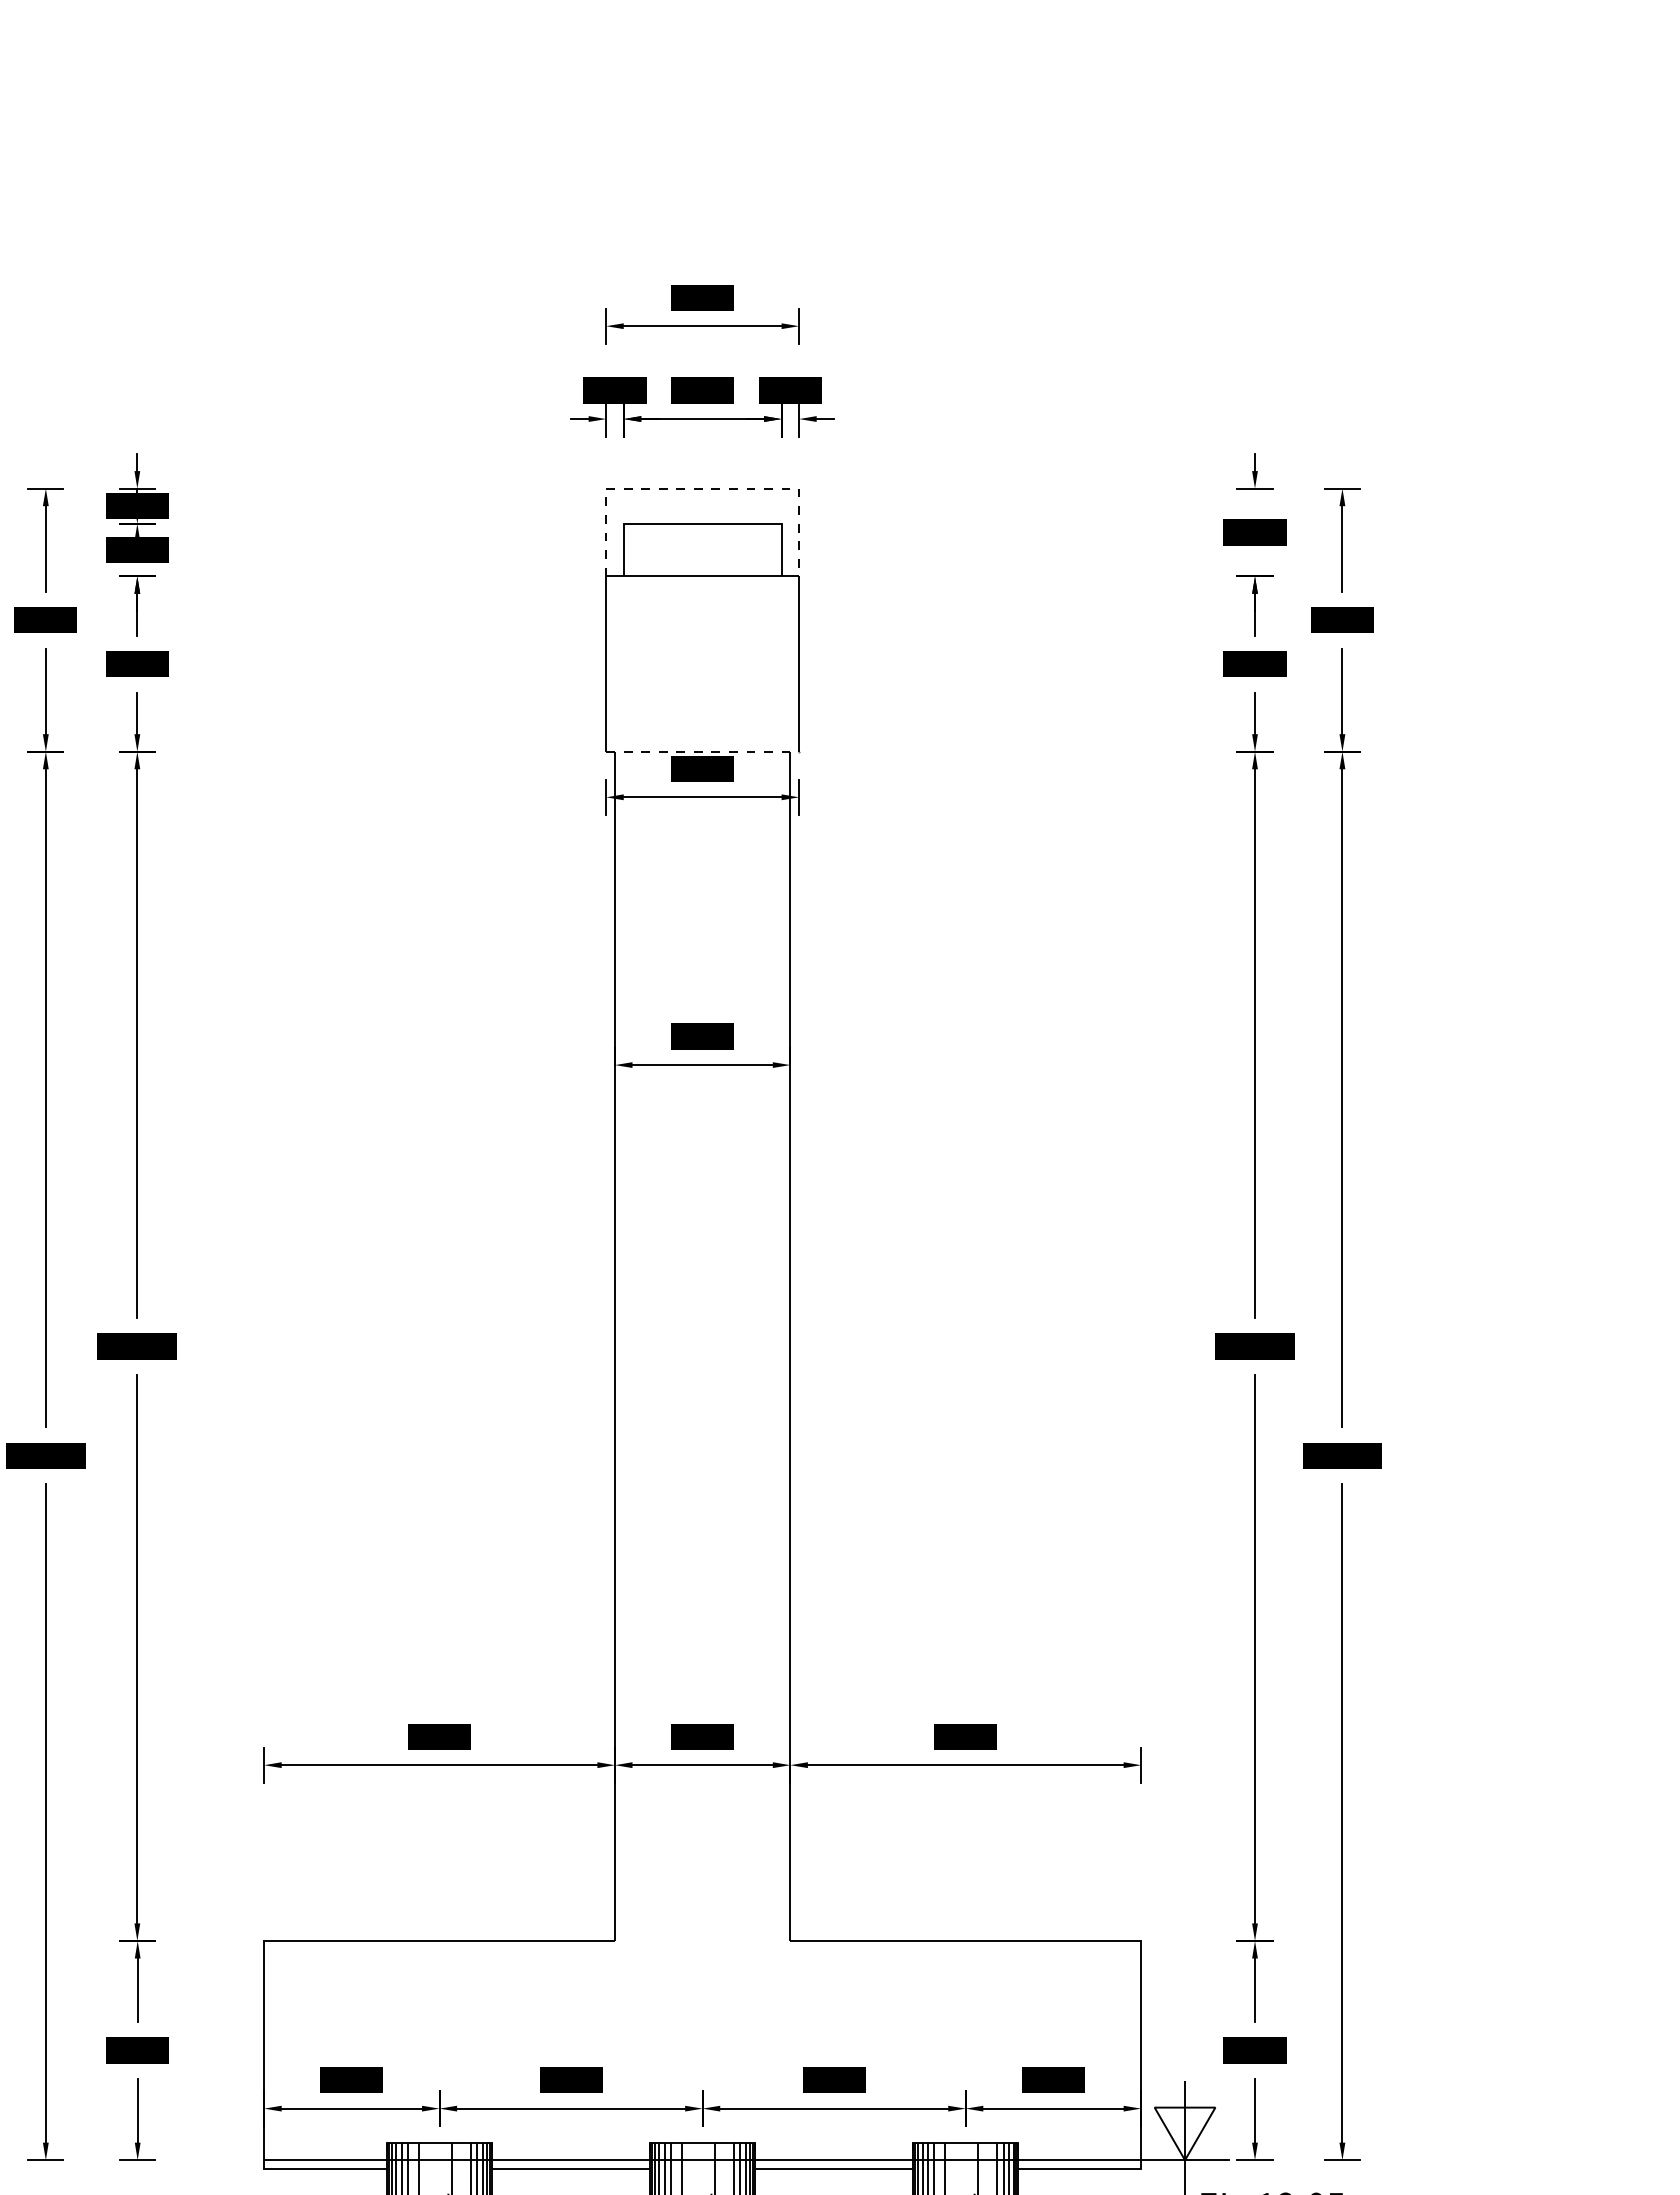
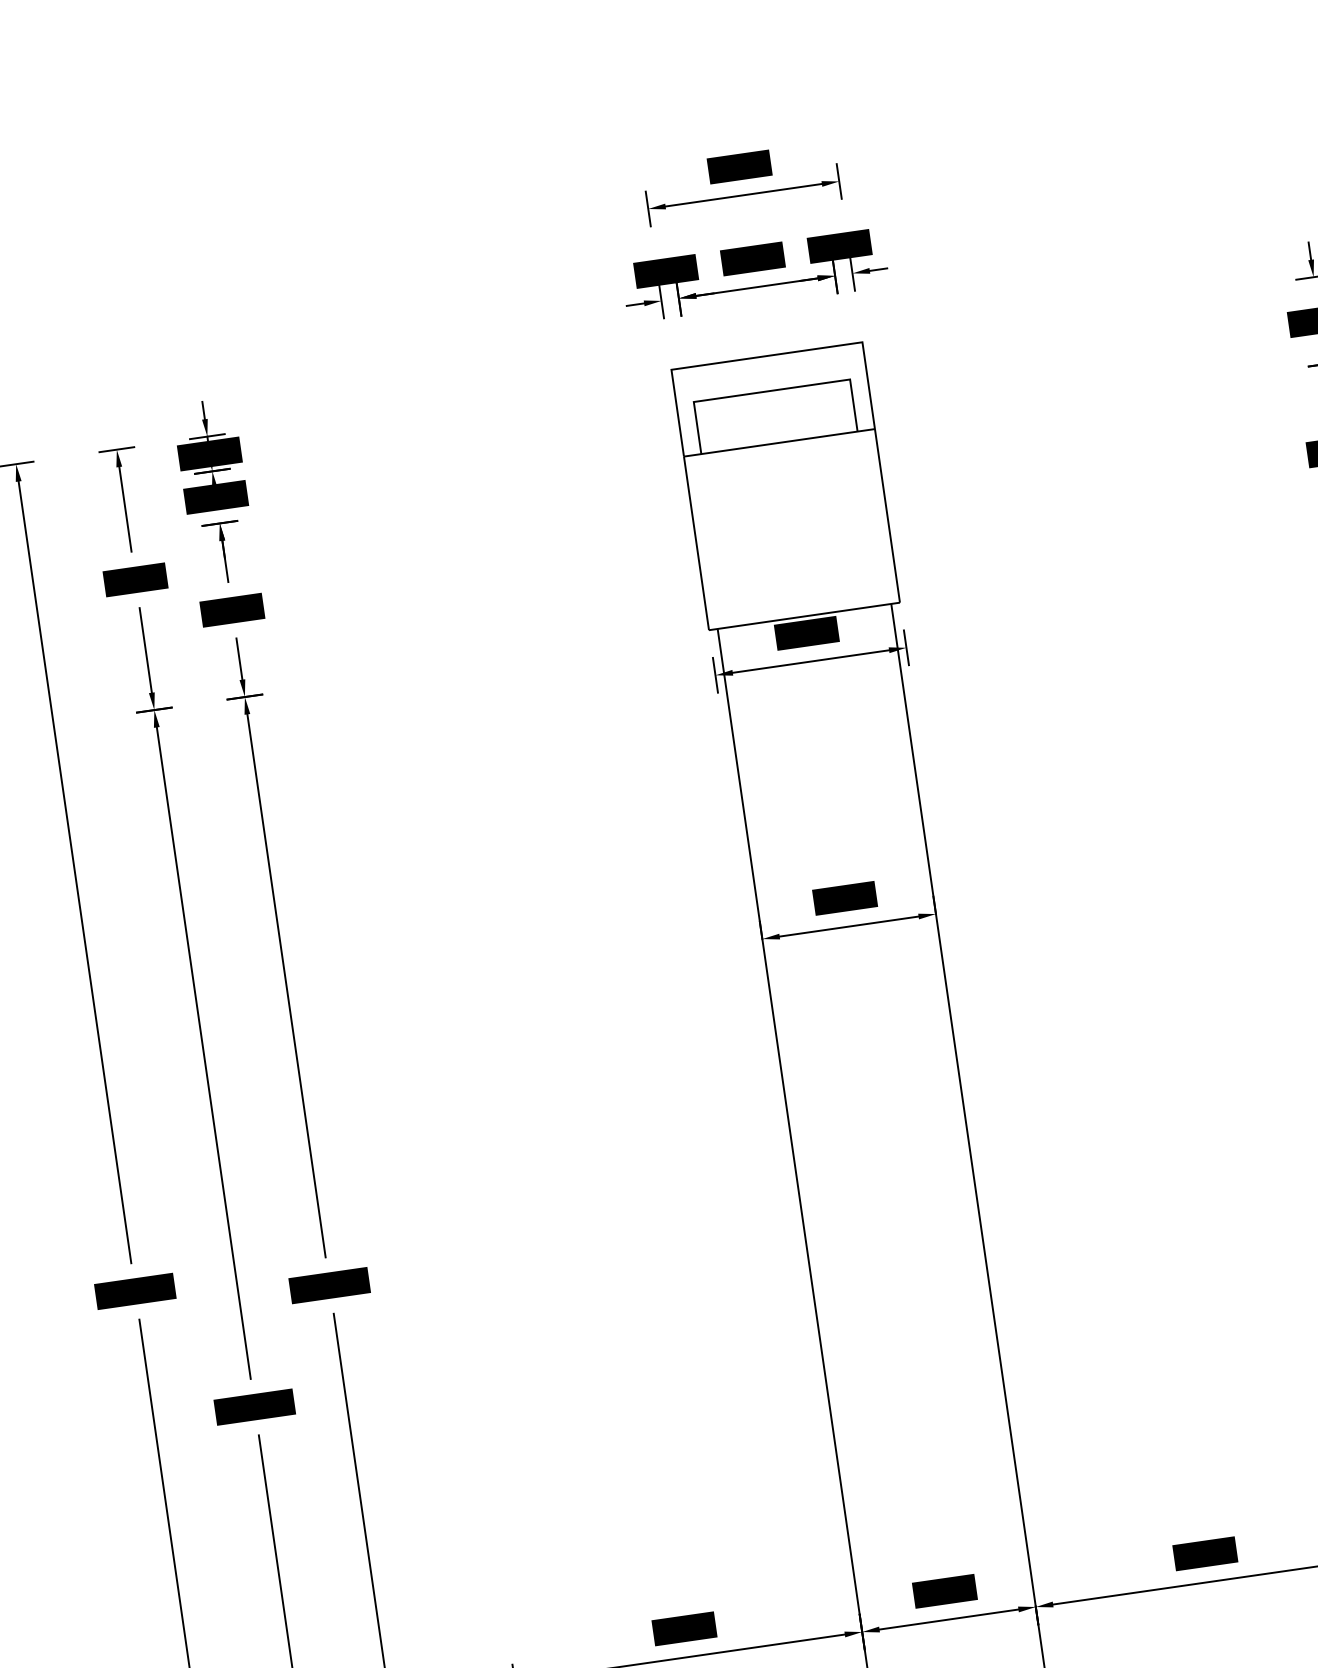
line: (703, 488) -> (767, 355), dashed -> solid
line: (703, 751) -> (805, 616), dashed -> solid

